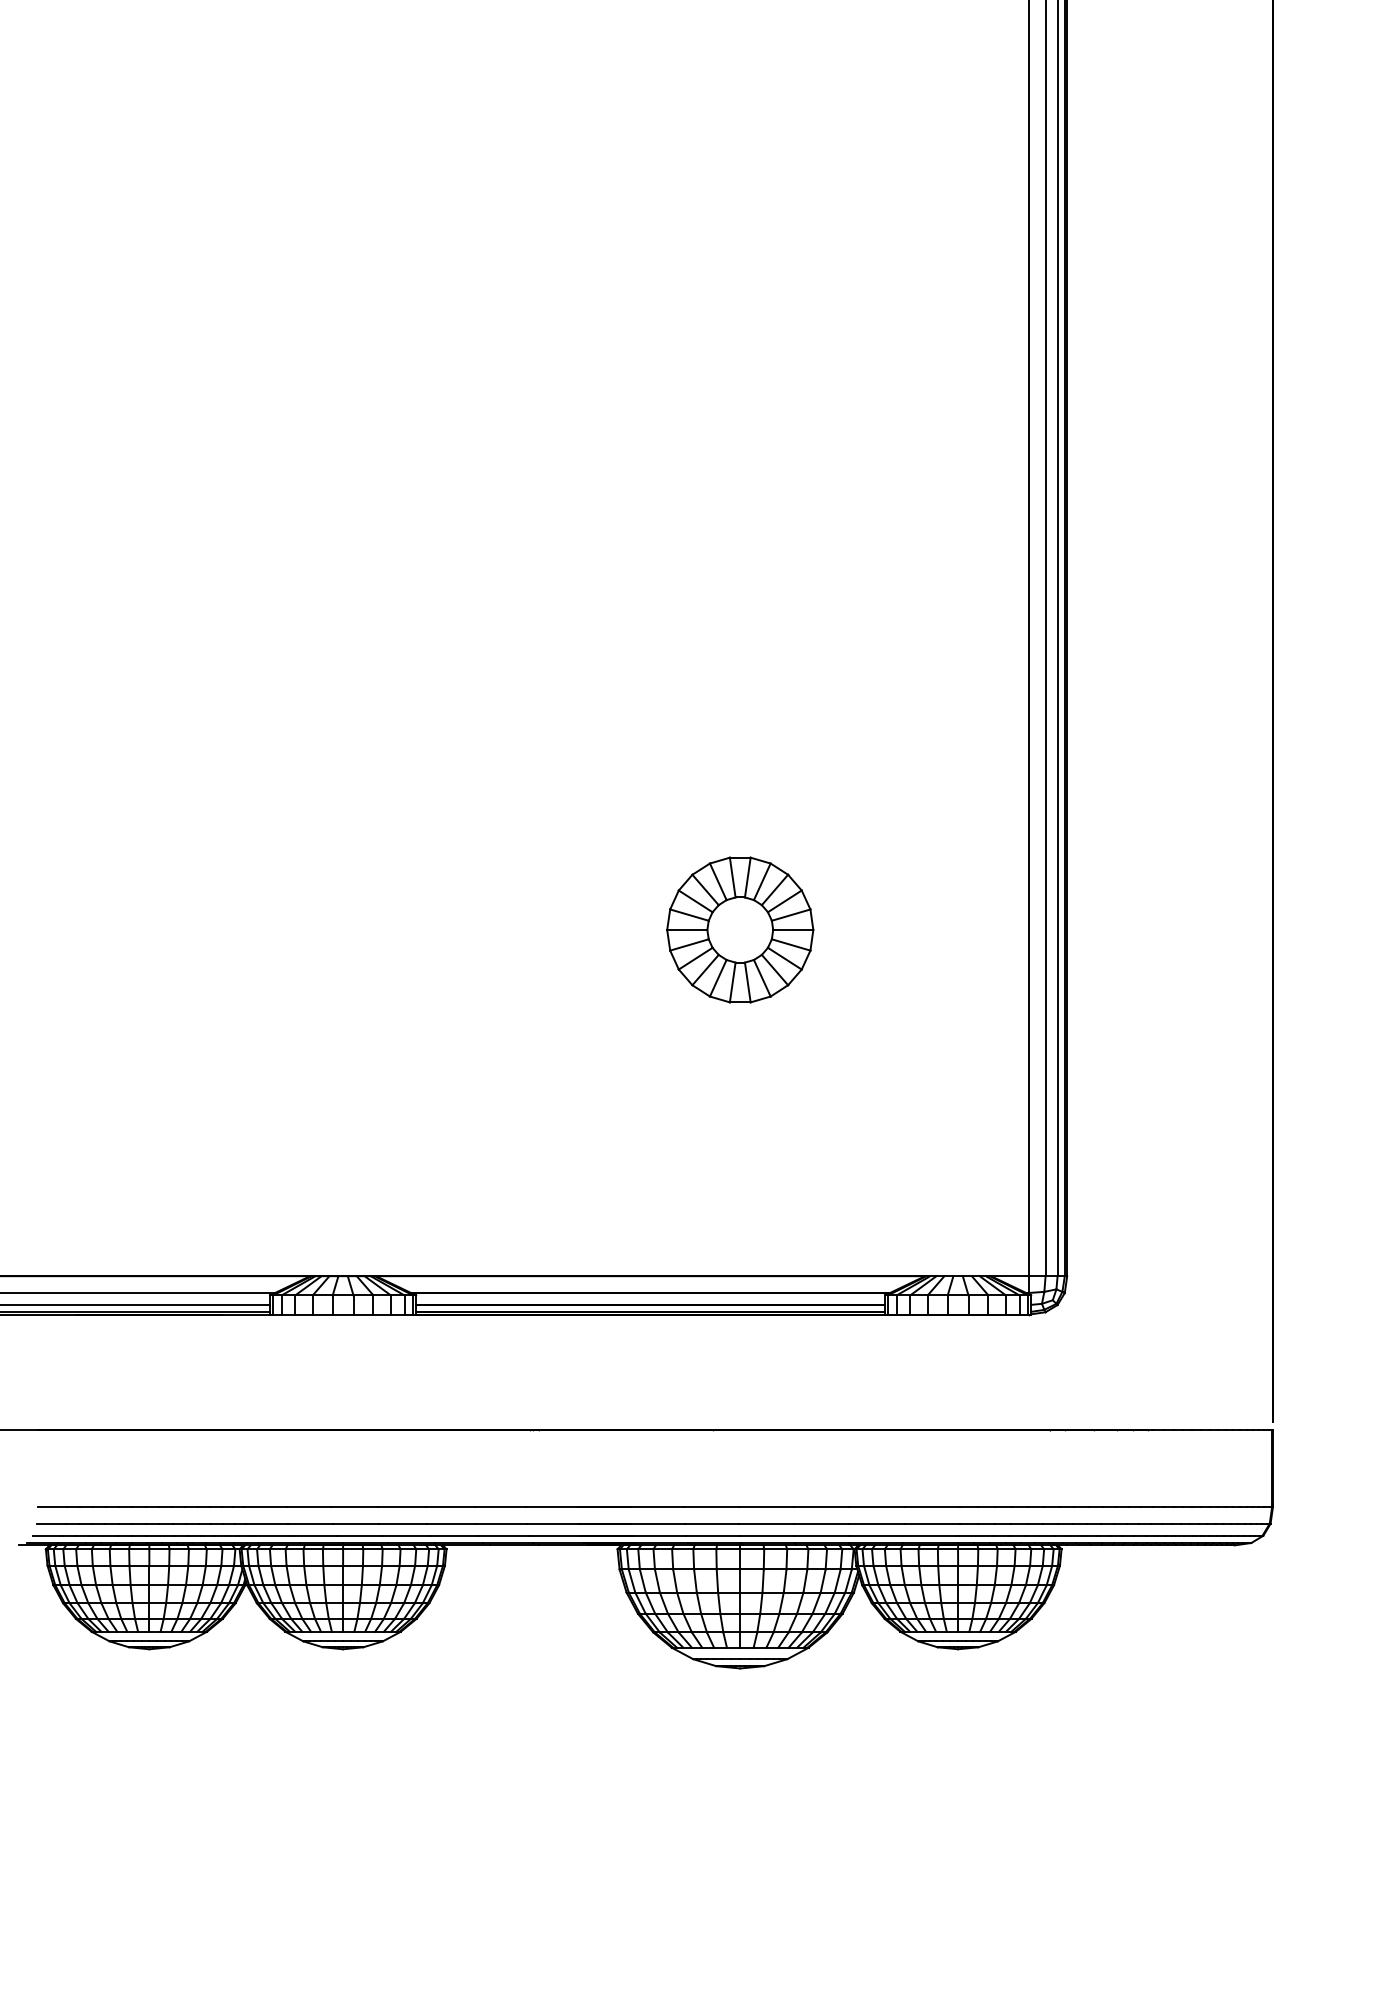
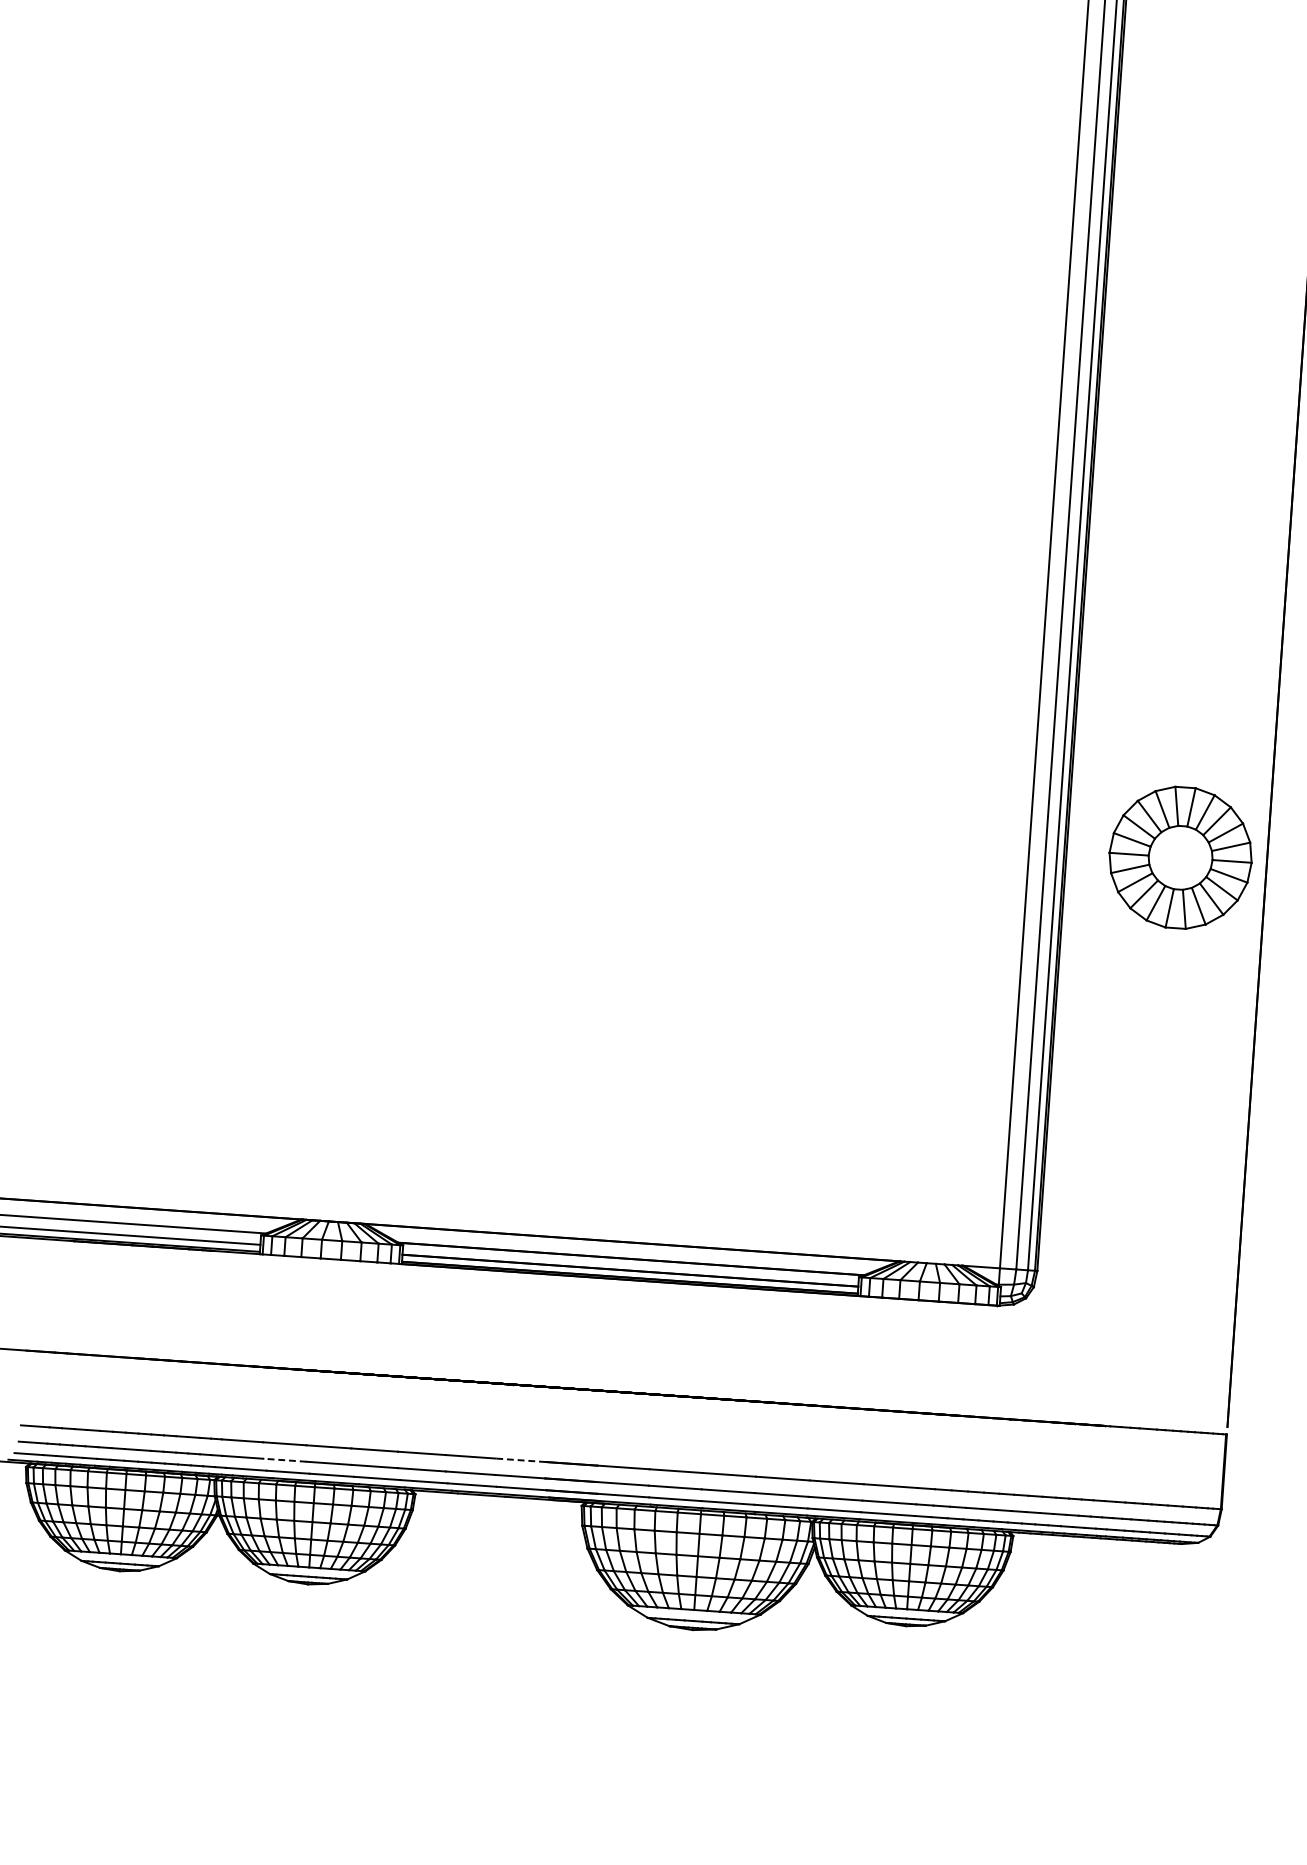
part: (740, 929) -> (1180, 857), moved
line: (551, 1506) -> (520, 1459), solid -> dashed
line: (310, 1523) -> (284, 1459), solid -> dashed

